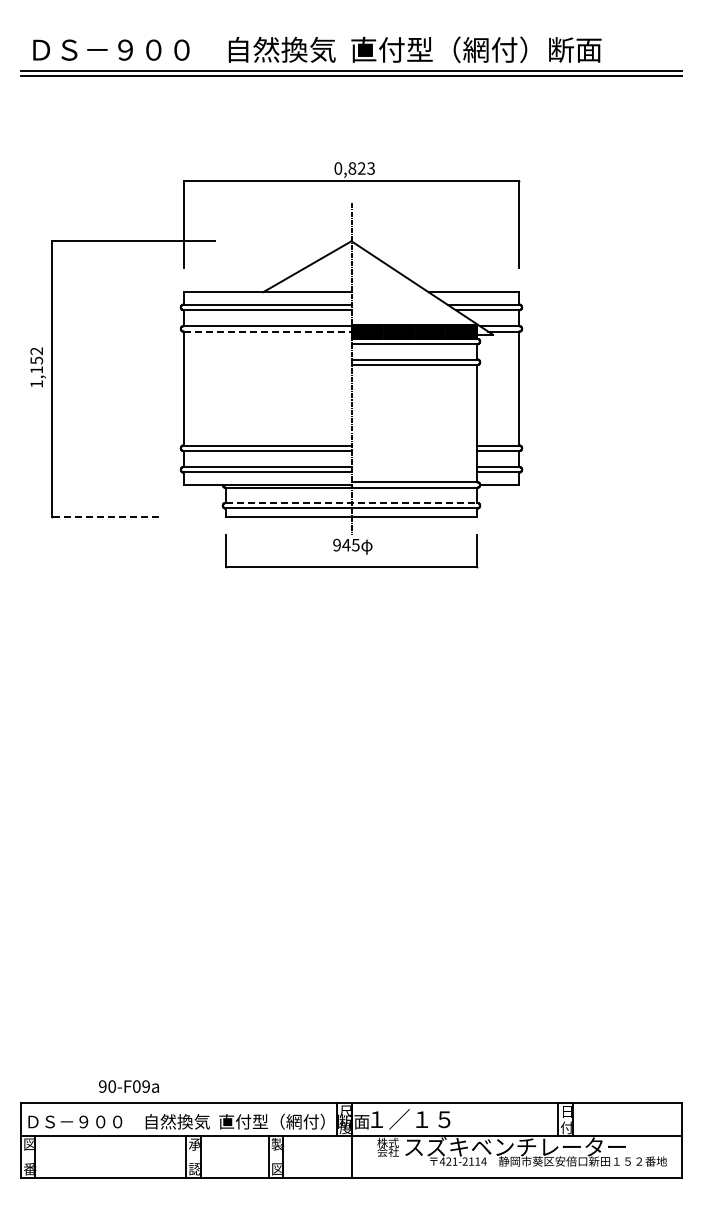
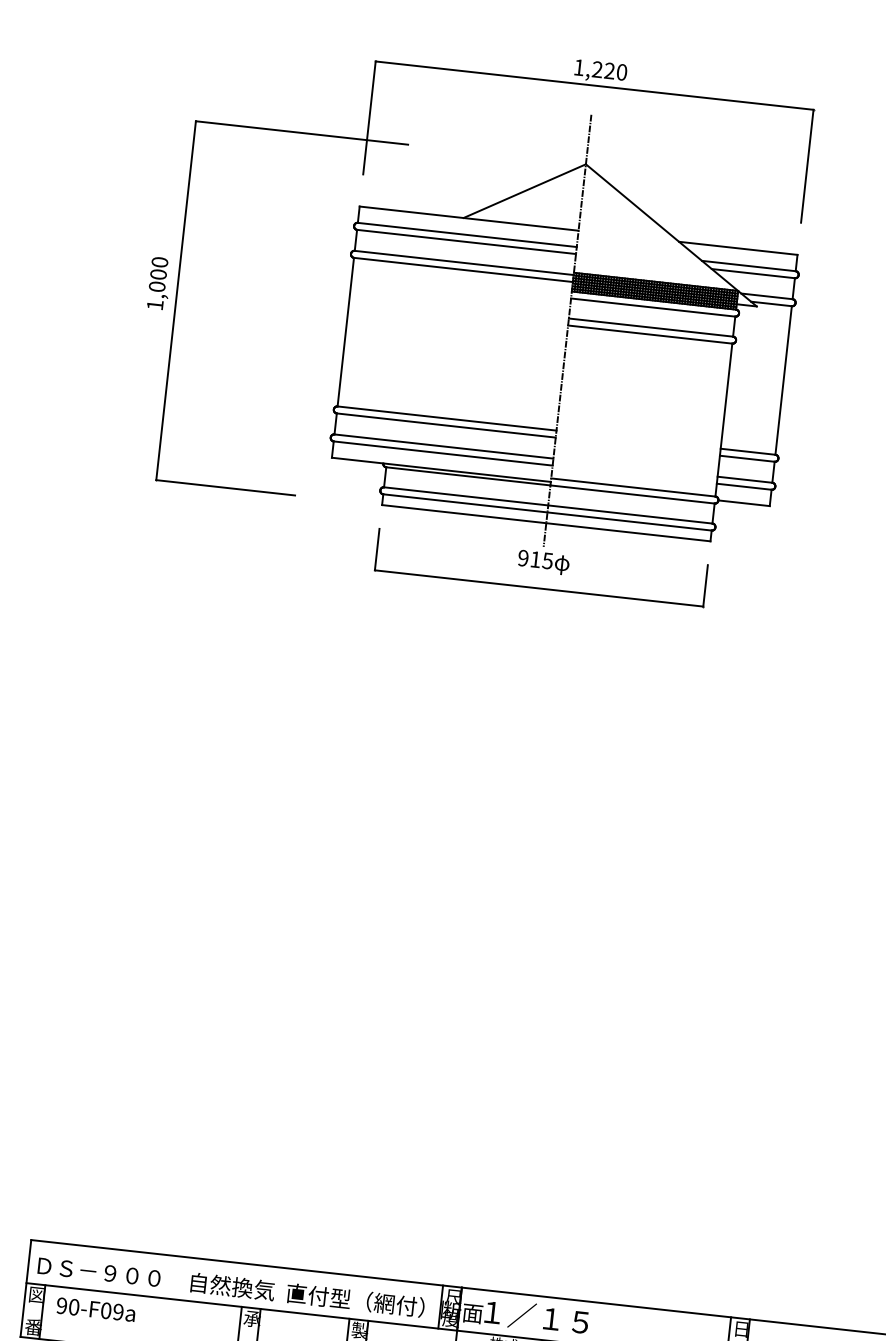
text: (354, 168) -> (600, 69), 0,823 -> 1,220
line: (267, 331) -> (463, 269), dashed -> solid
text: (36, 360) -> (158, 274), 1,152 -> 1,000
line: (351, 503) -> (548, 506), dashed -> solid
line: (104, 516) -> (224, 487), dashed -> solid
text: (346, 545) -> (535, 560), 945 -> 915
text: (128, 1086) -> (95, 1309), moved

